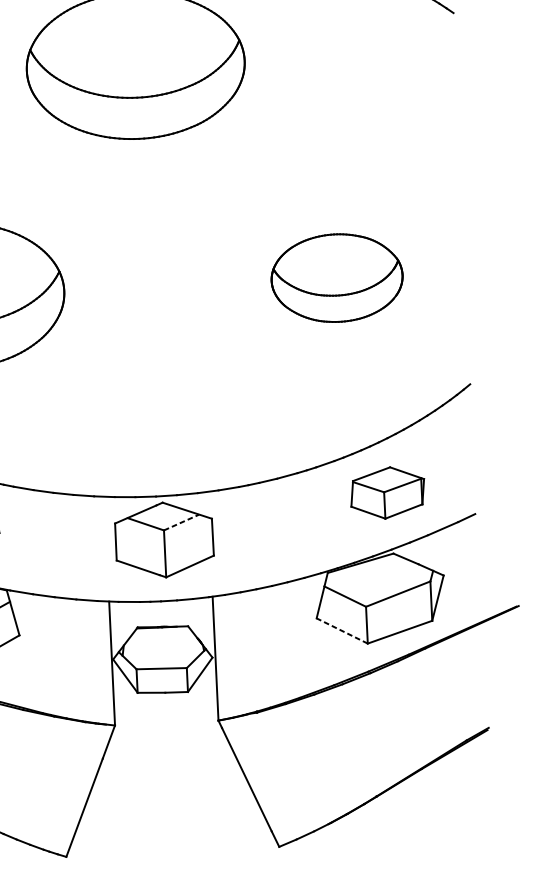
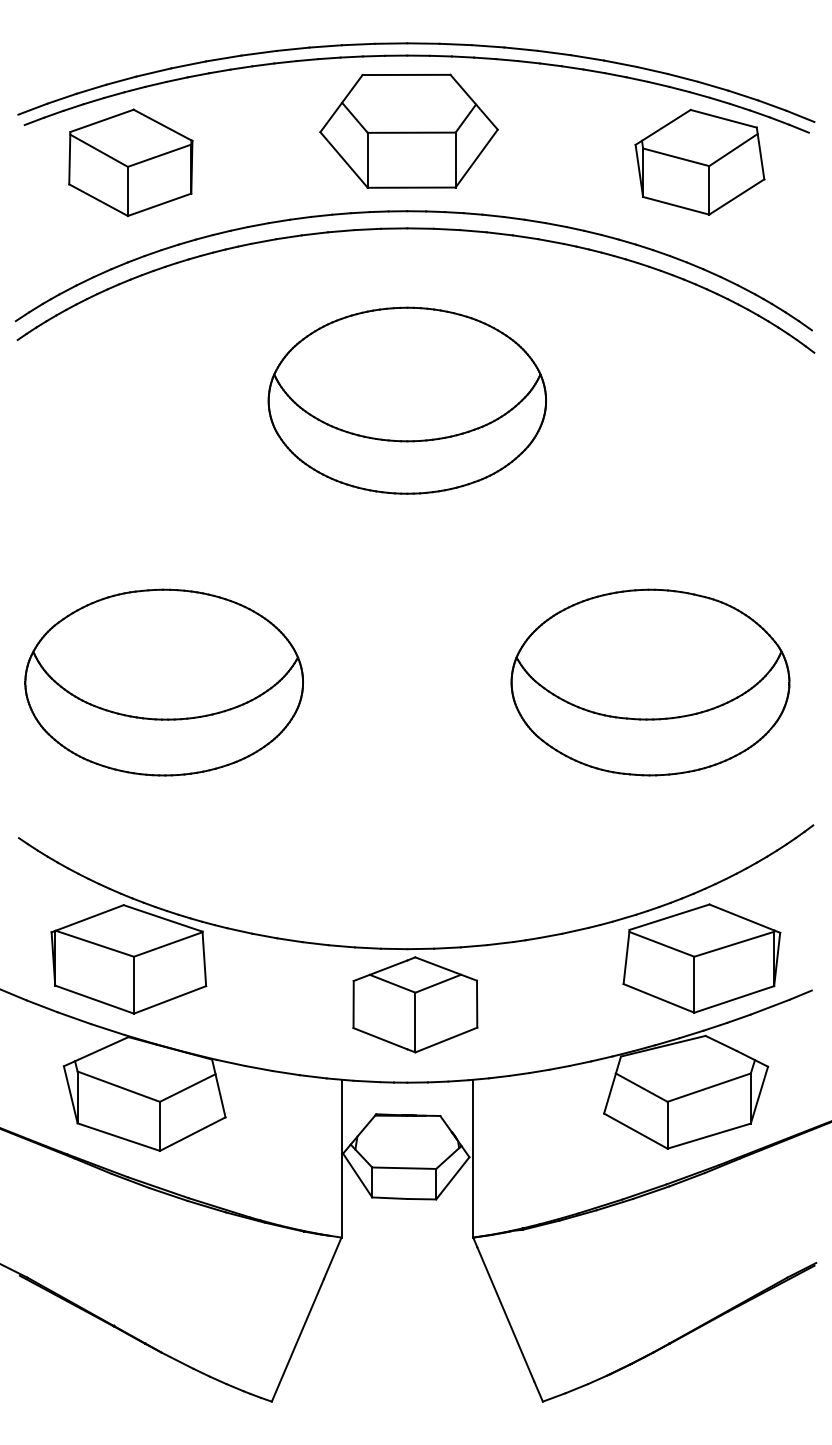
part: (337, 278) -> (650, 682), size x1.67
part: (387, 492) -> (701, 958), size x1.67
line: (181, 522) -> (438, 983), dashed -> solid
line: (341, 630) -> (635, 1130), dashed -> solid

